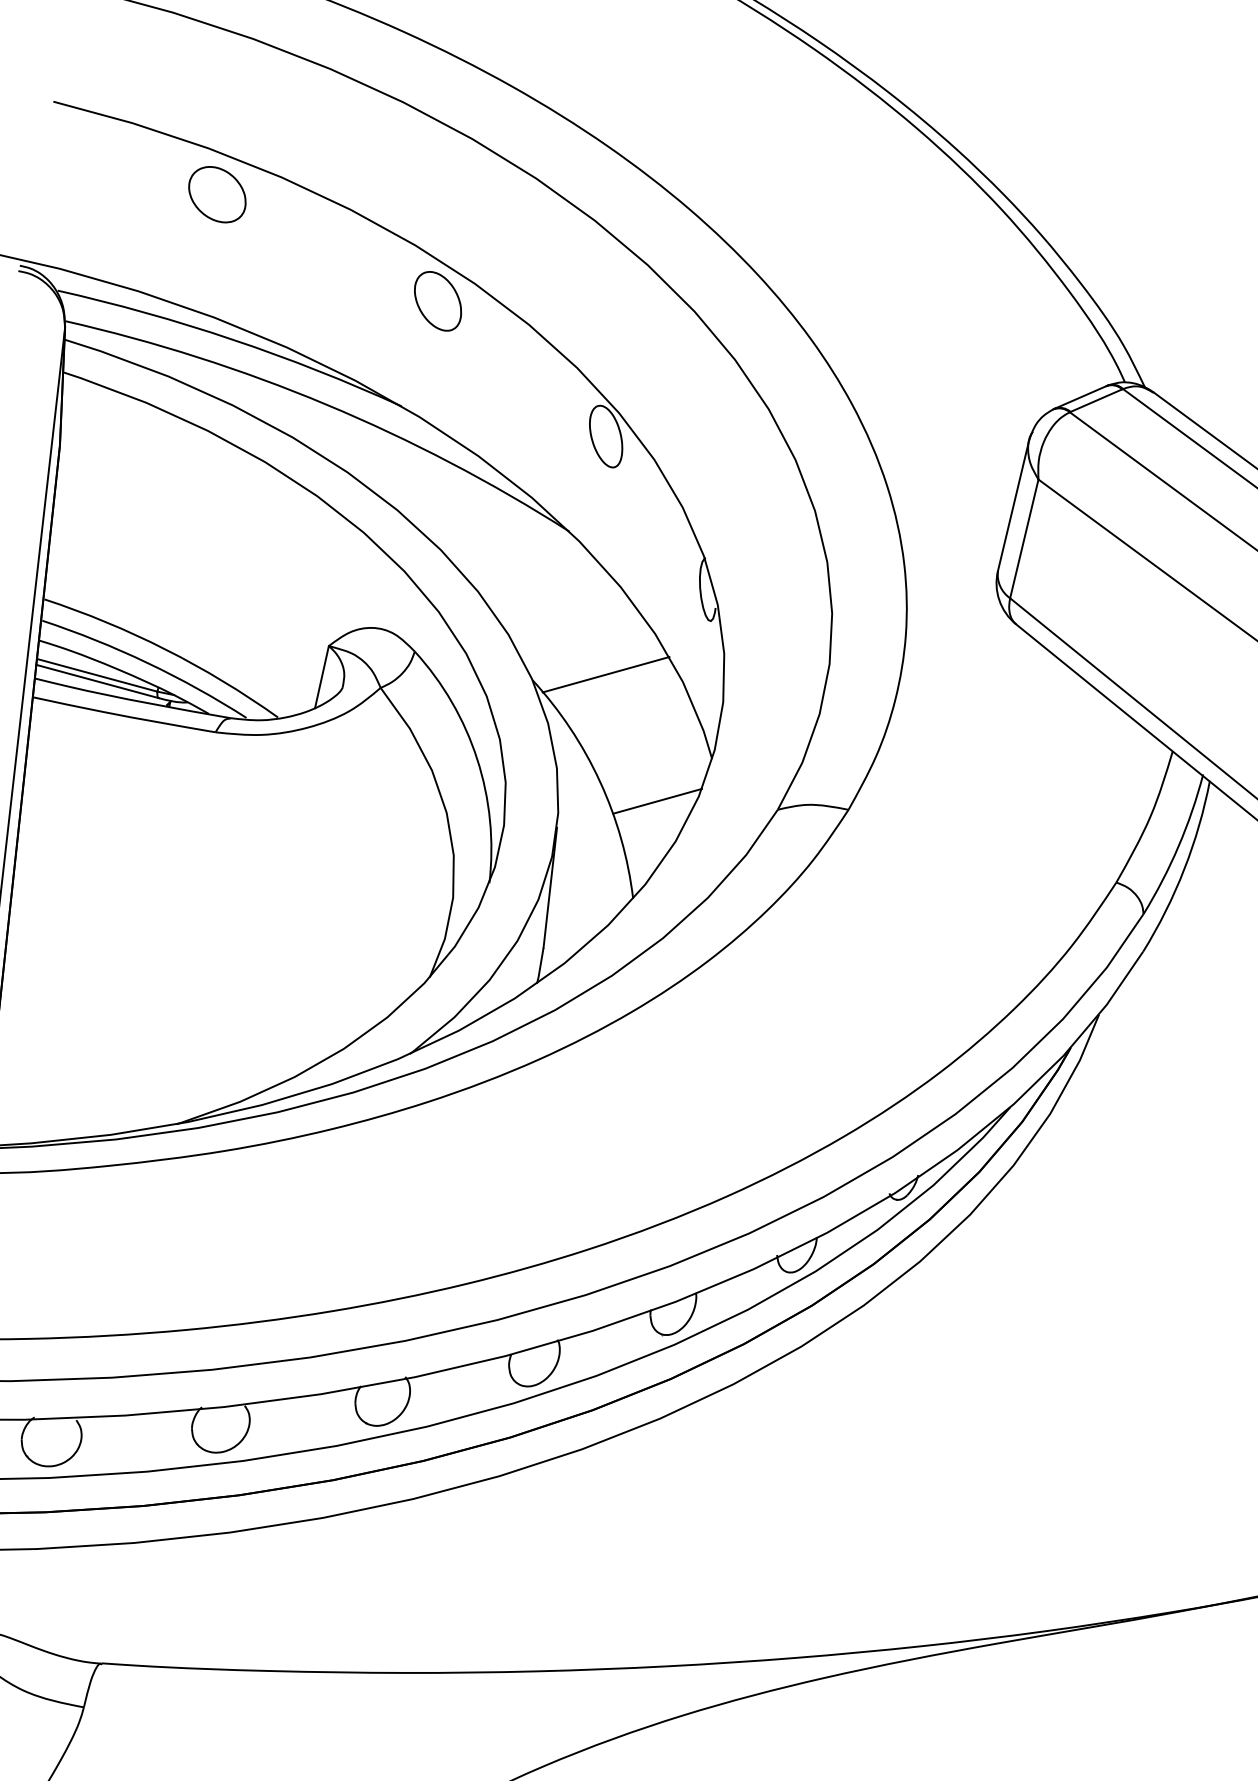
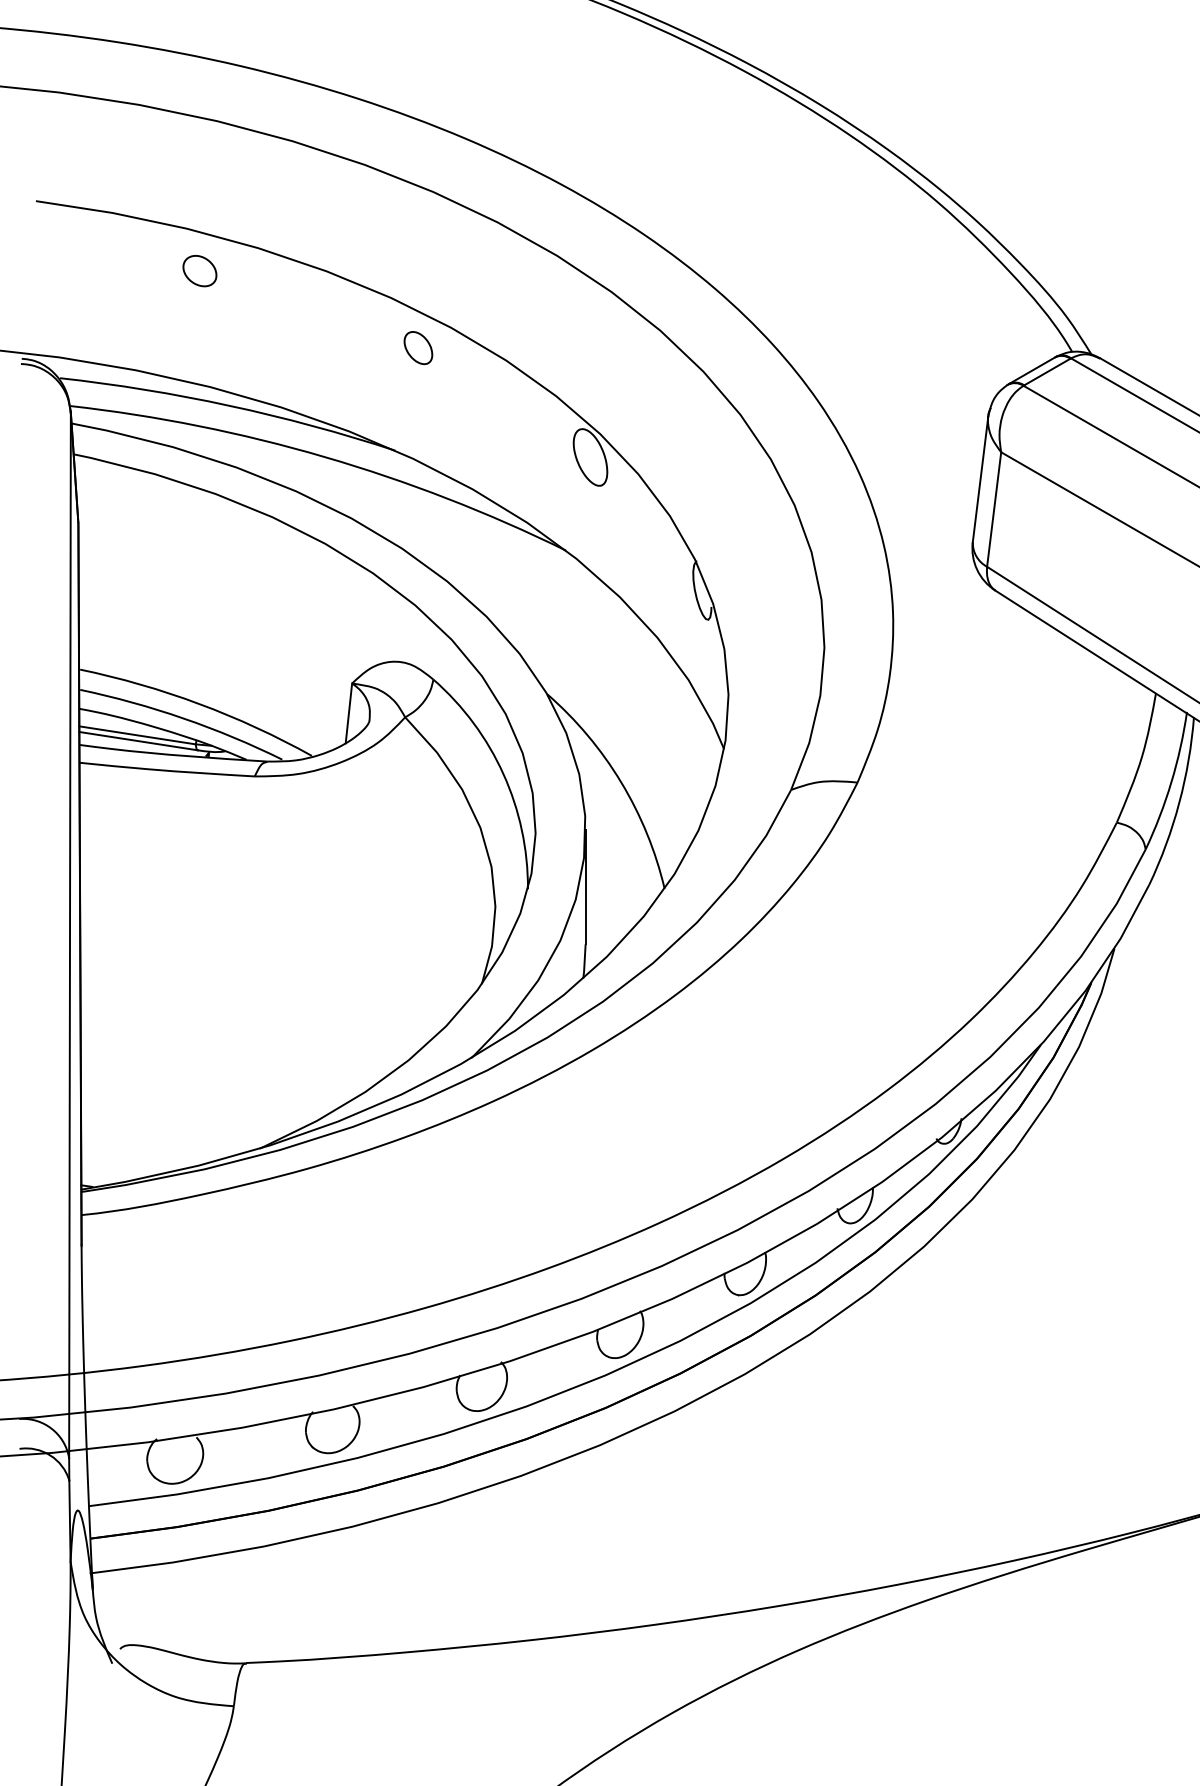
part: (217, 193) -> (199, 270), size x0.6
part: (438, 300) -> (418, 347), size x0.6
line: (606, 673) -> (615, 680), removed
line: (657, 801) -> (677, 794), removed

